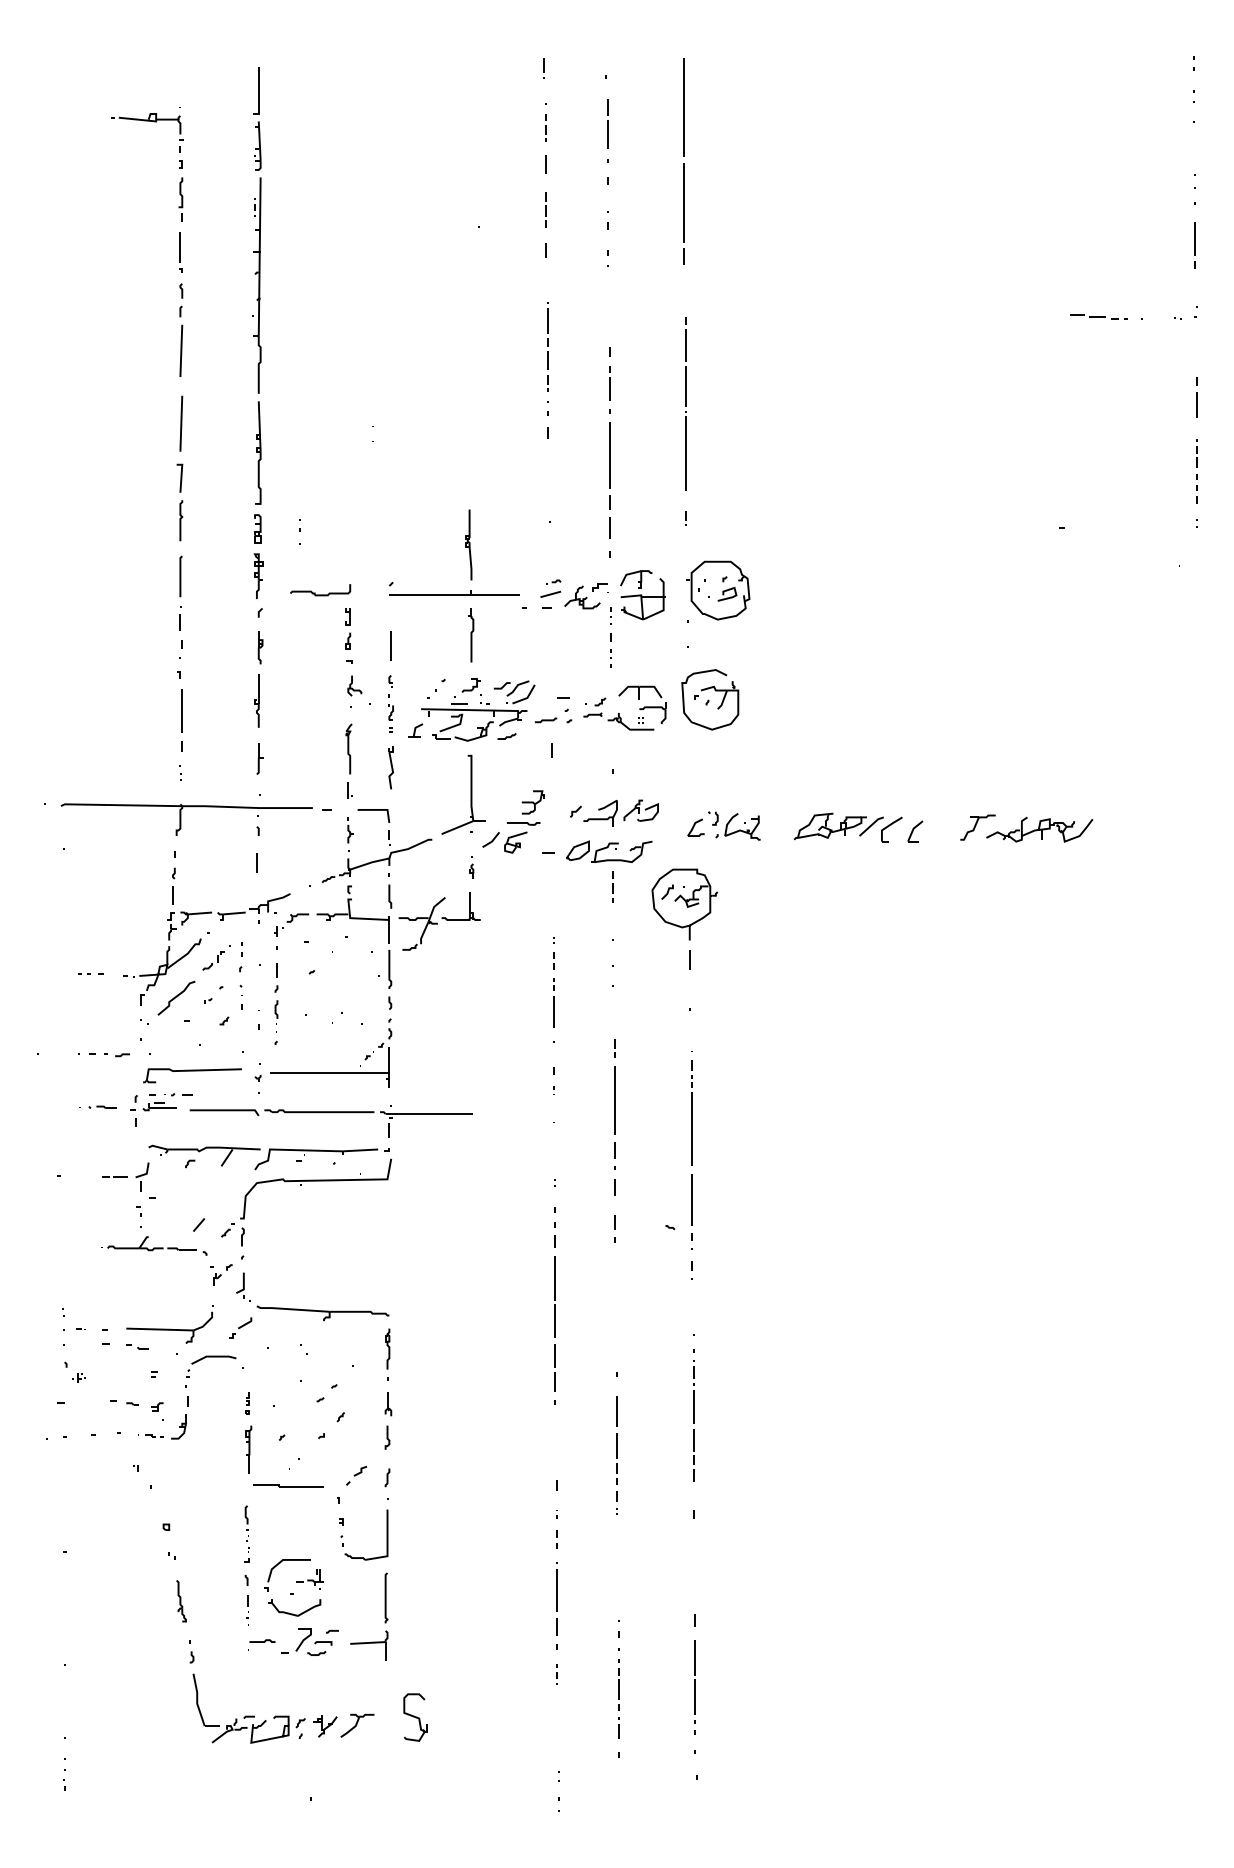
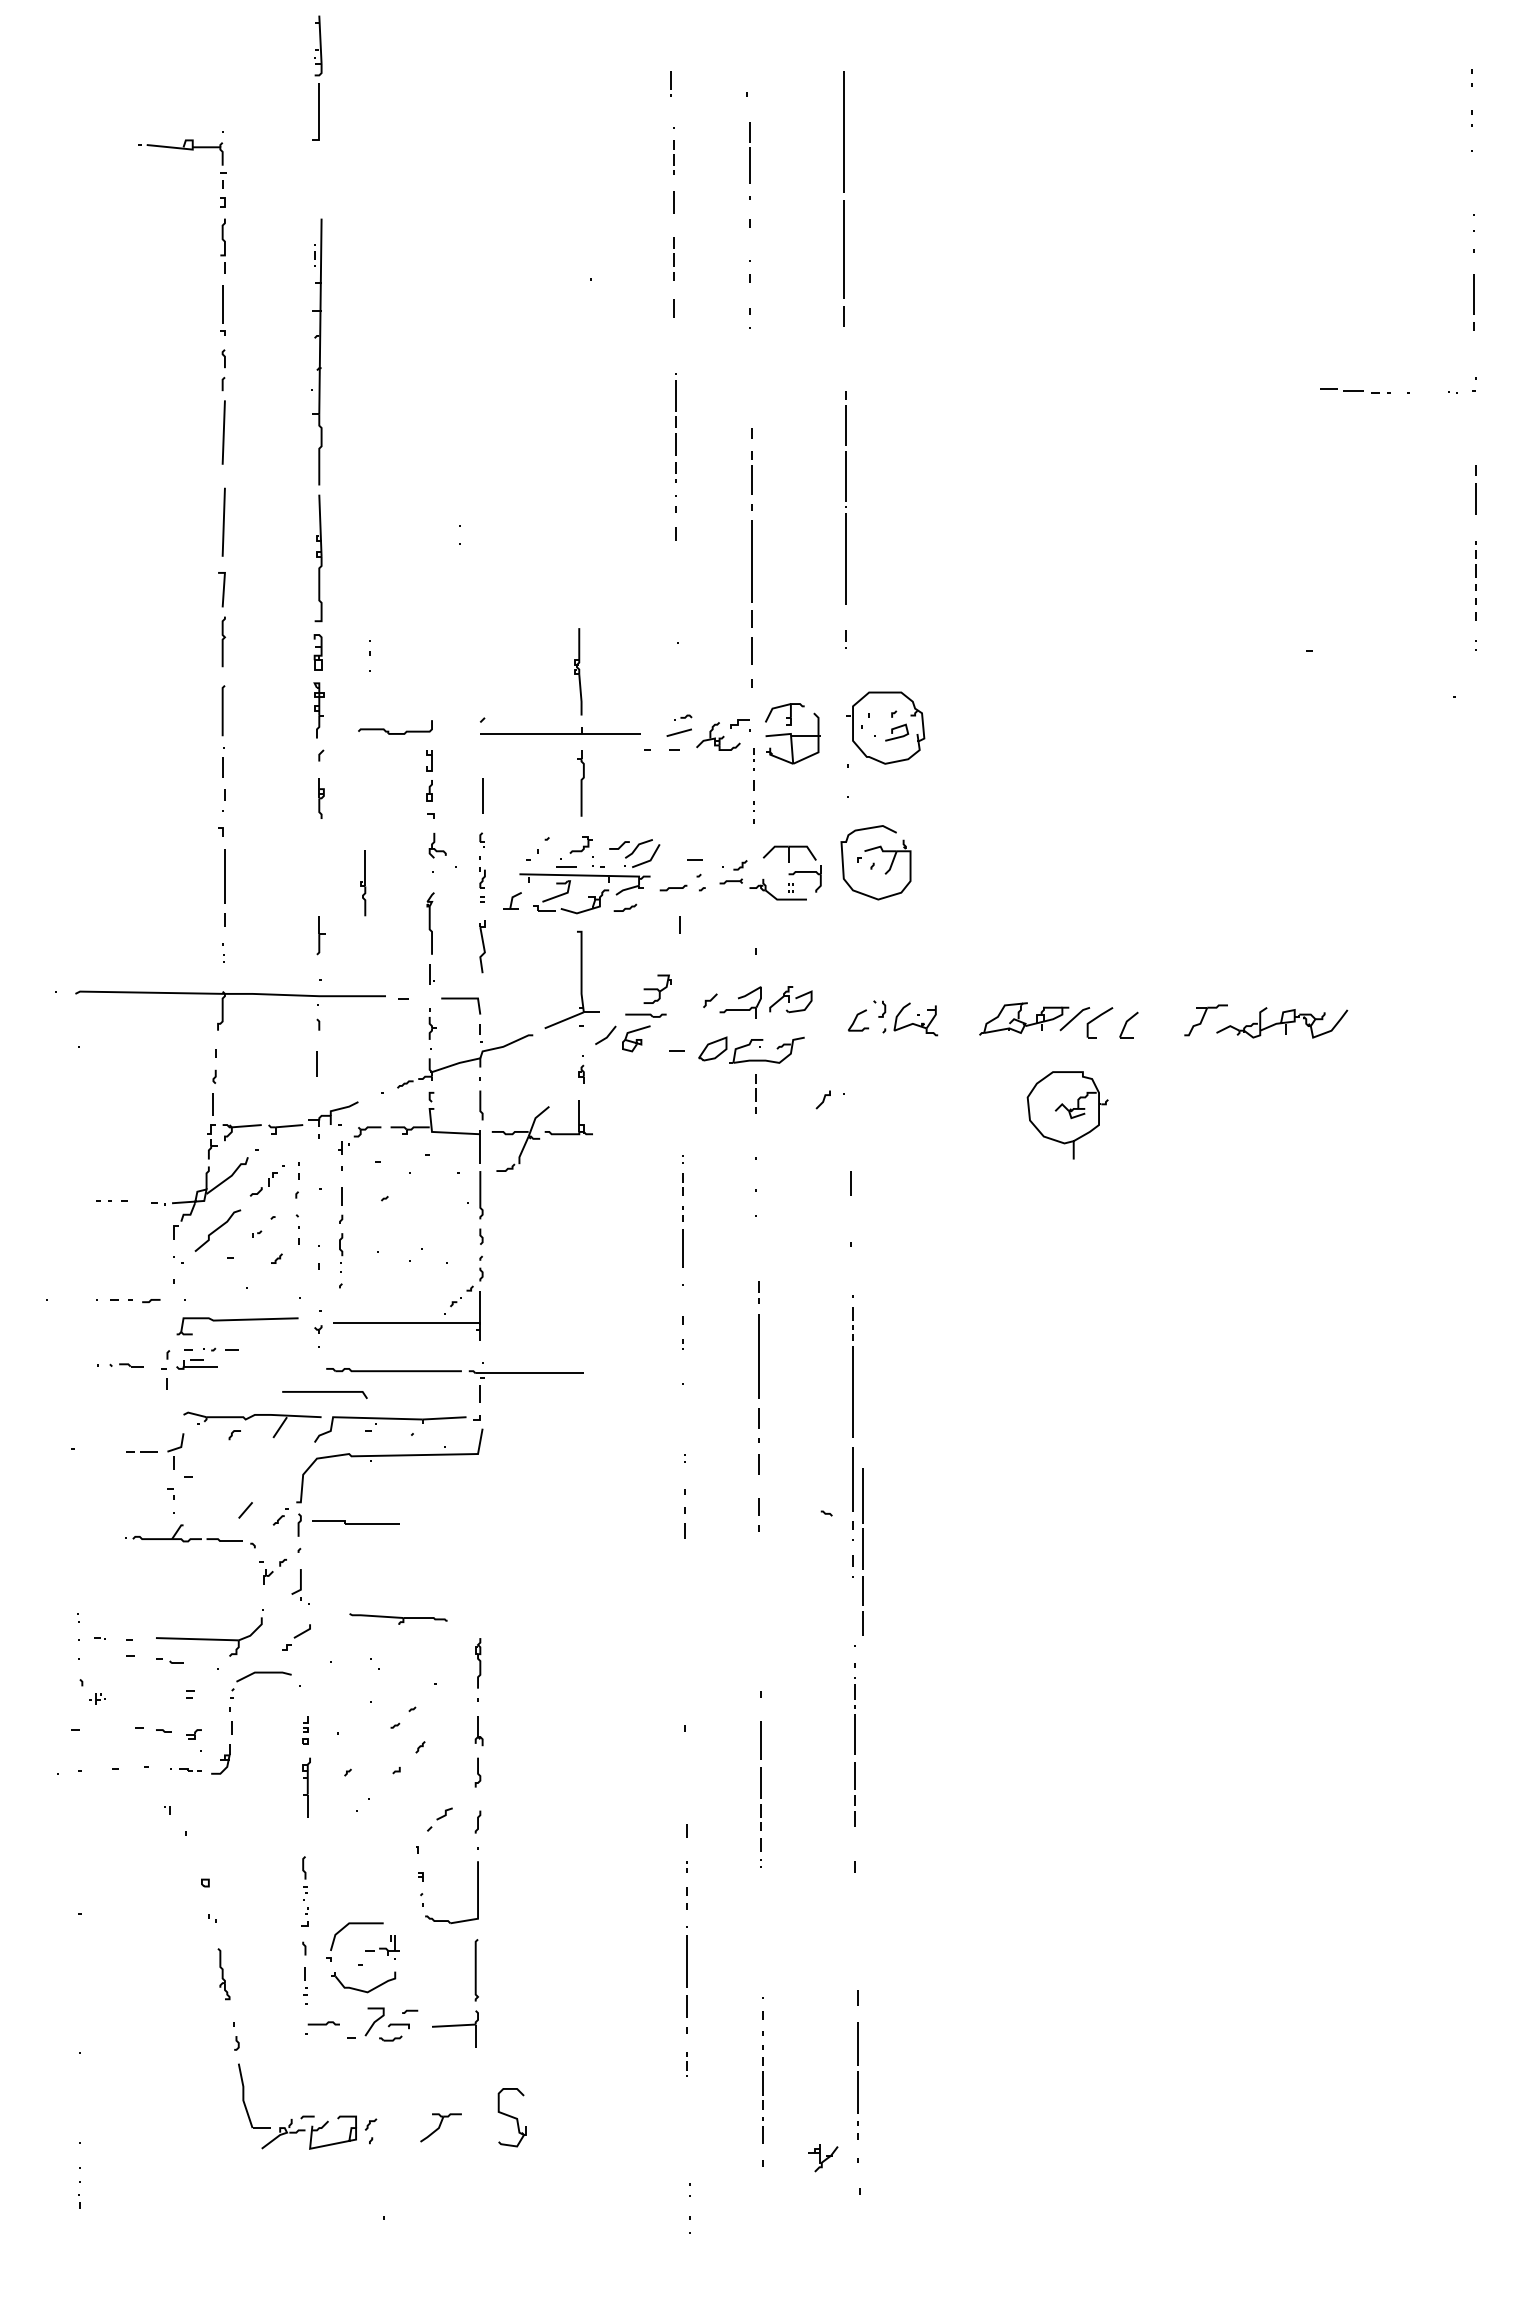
part: (258, 145) -> (318, 45), moved
part: (257, 701) -> (363, 883), moved
part: (684, 904) -> (1067, 1115), moved
line: (224, 1110) -> (324, 1392), moved
part: (323, 1312) -> (398, 1618), size x0.6
line: (554, 1323) -> (862, 1551), moved
part: (288, 1486) -> (355, 1522), moved
part: (325, 1726) -> (823, 2158), moved

